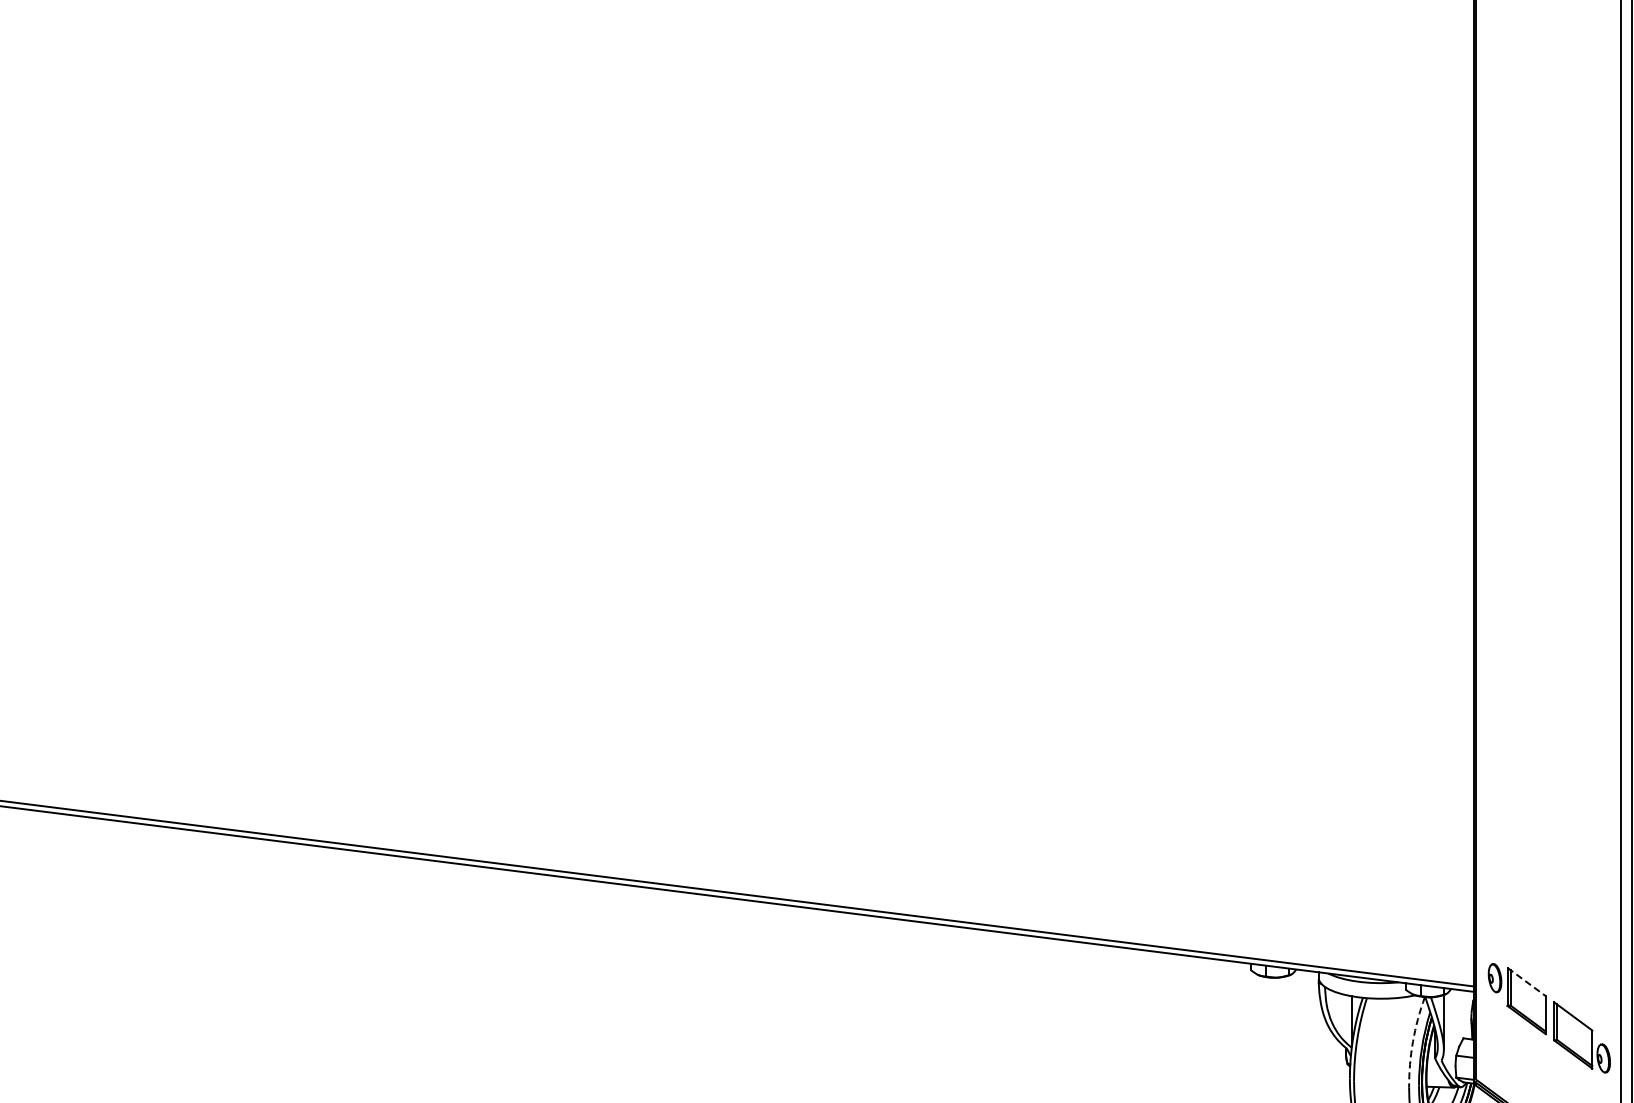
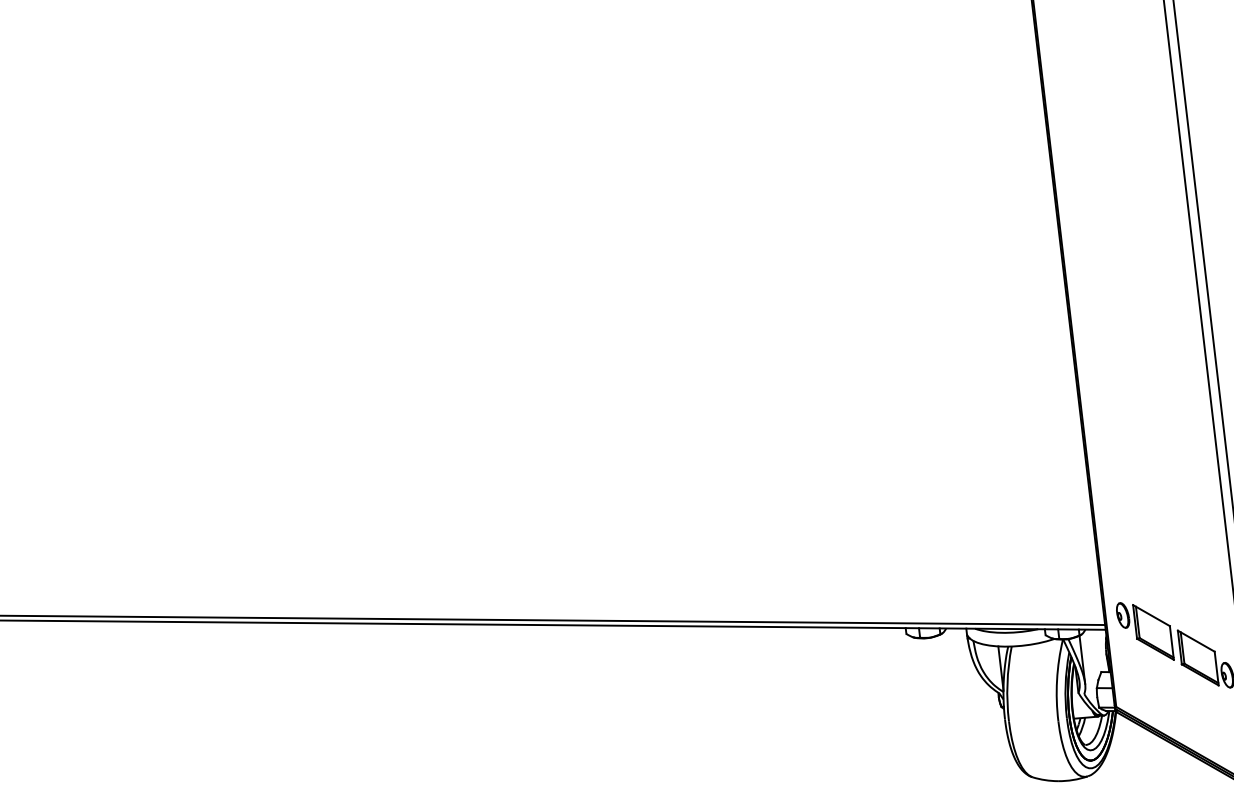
line: (1526, 982) -> (1151, 616), dashed -> solid
arc: (1412, 1041) -> (1056, 680), dashed -> solid

